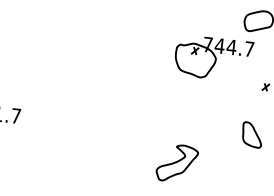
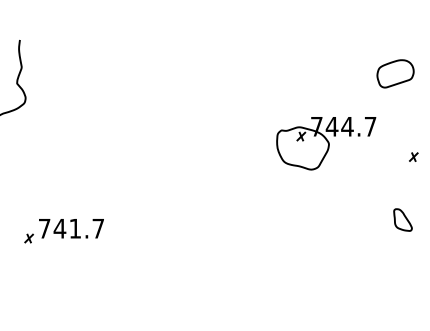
part: (214, 58) -> (326, 143), moved
part: (251, 134) -> (402, 219), size x0.7
part: (176, 163) -> (310, 266), removed

